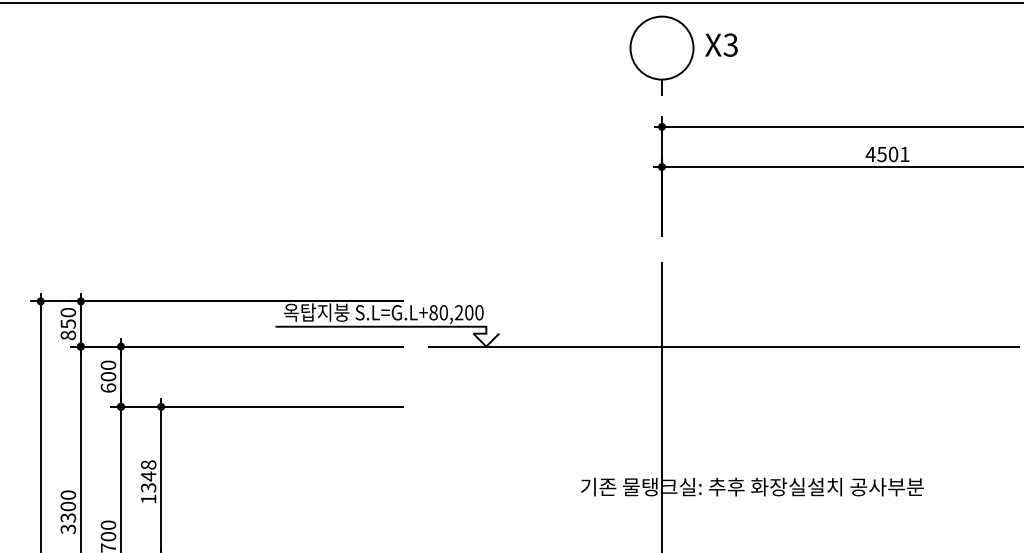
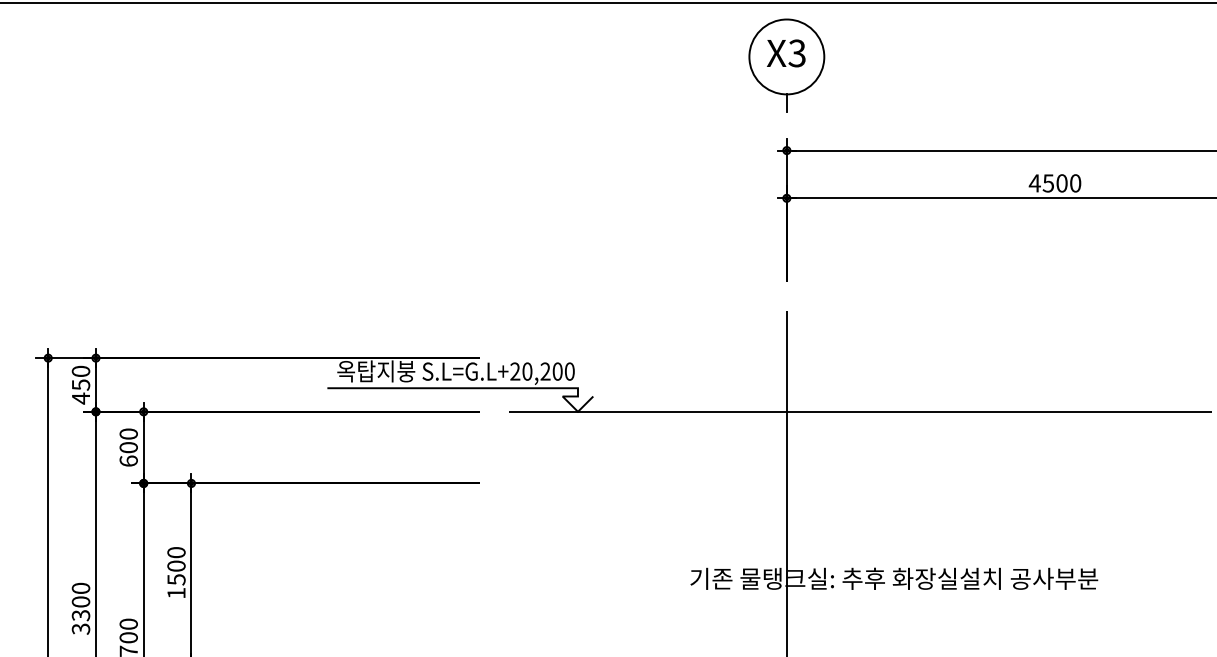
text: (721, 44) -> (786, 52), moved
text: (904, 154) -> (1075, 183), 4501 -> 4500
text: (433, 312) -> (515, 371), S.L=G.L+80,200 -> S.L=G.L+20,200
text: (68, 335) -> (81, 398), 850 -> 450
text: (148, 476) -> (176, 566), 1348 -> 1500

